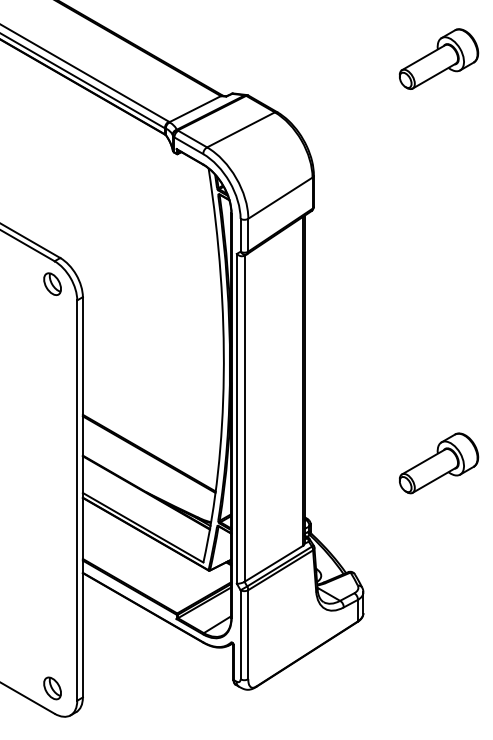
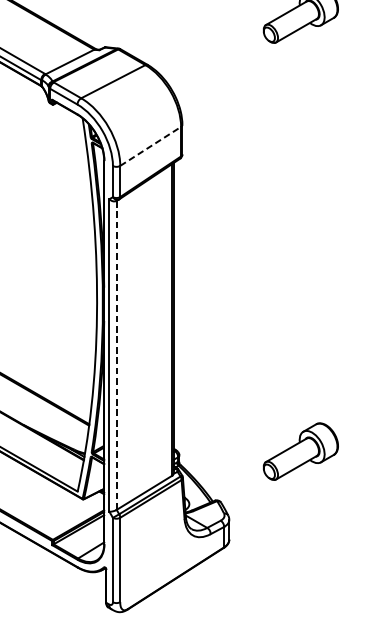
line: (280, 197) -> (150, 145), solid -> dashed
line: (244, 418) -> (116, 355), solid -> dashed
part: (438, 463) -> (300, 451), moved

